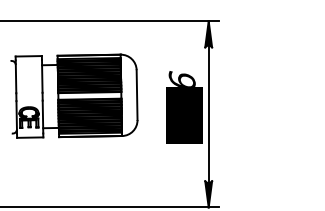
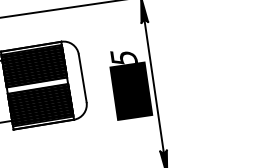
text: (181, 78) -> (123, 56), 52,6 -> 35,5

